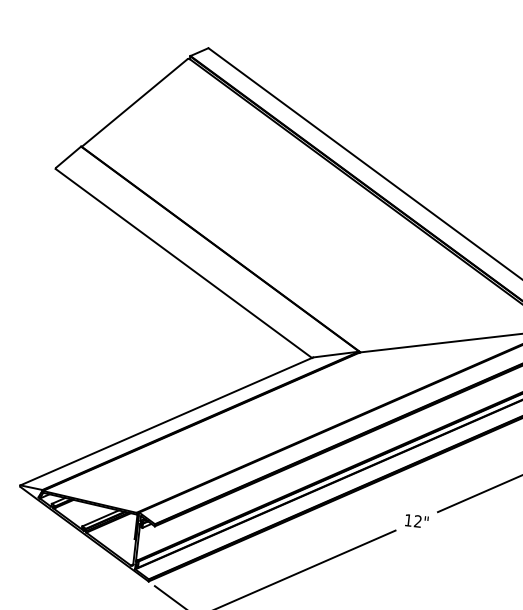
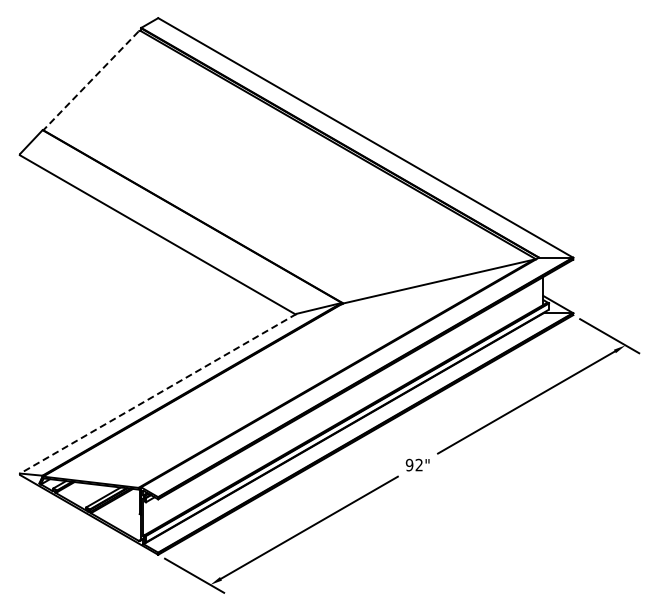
line: (134, 102) -> (90, 80), solid -> dashed
line: (166, 421) -> (158, 393), solid -> dashed
text: (408, 519) -> (409, 464), 12" -> 92"

